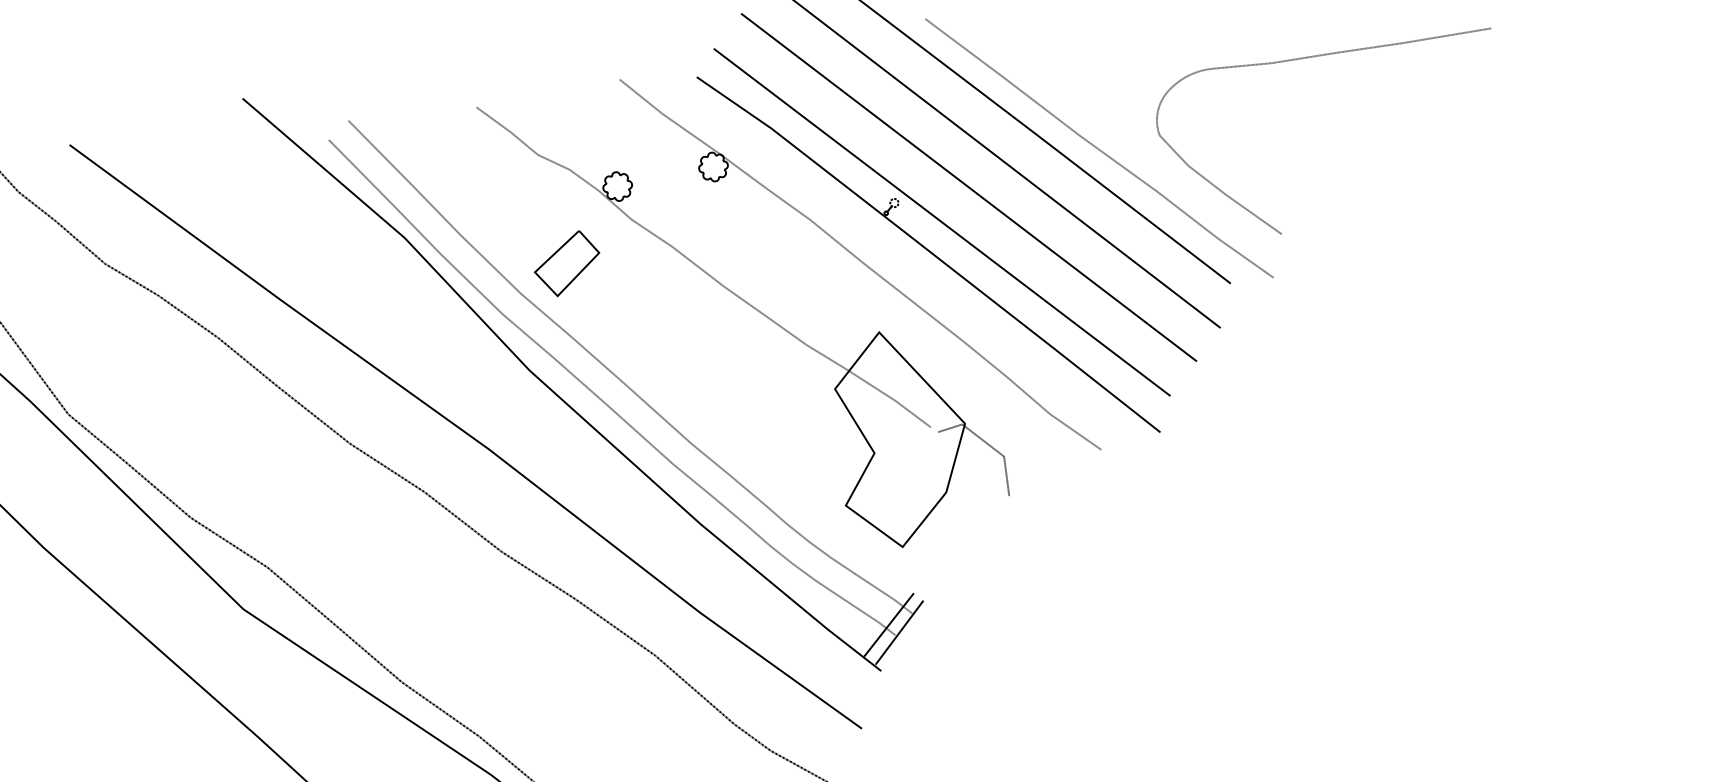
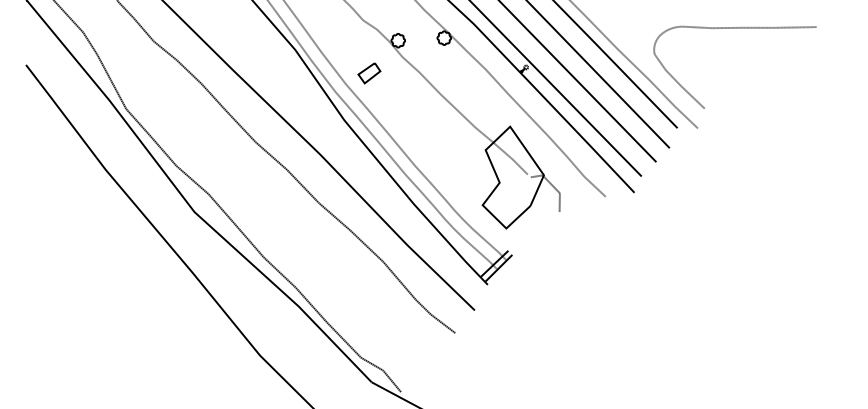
part: (567, 264) -> (369, 73), size x0.7

